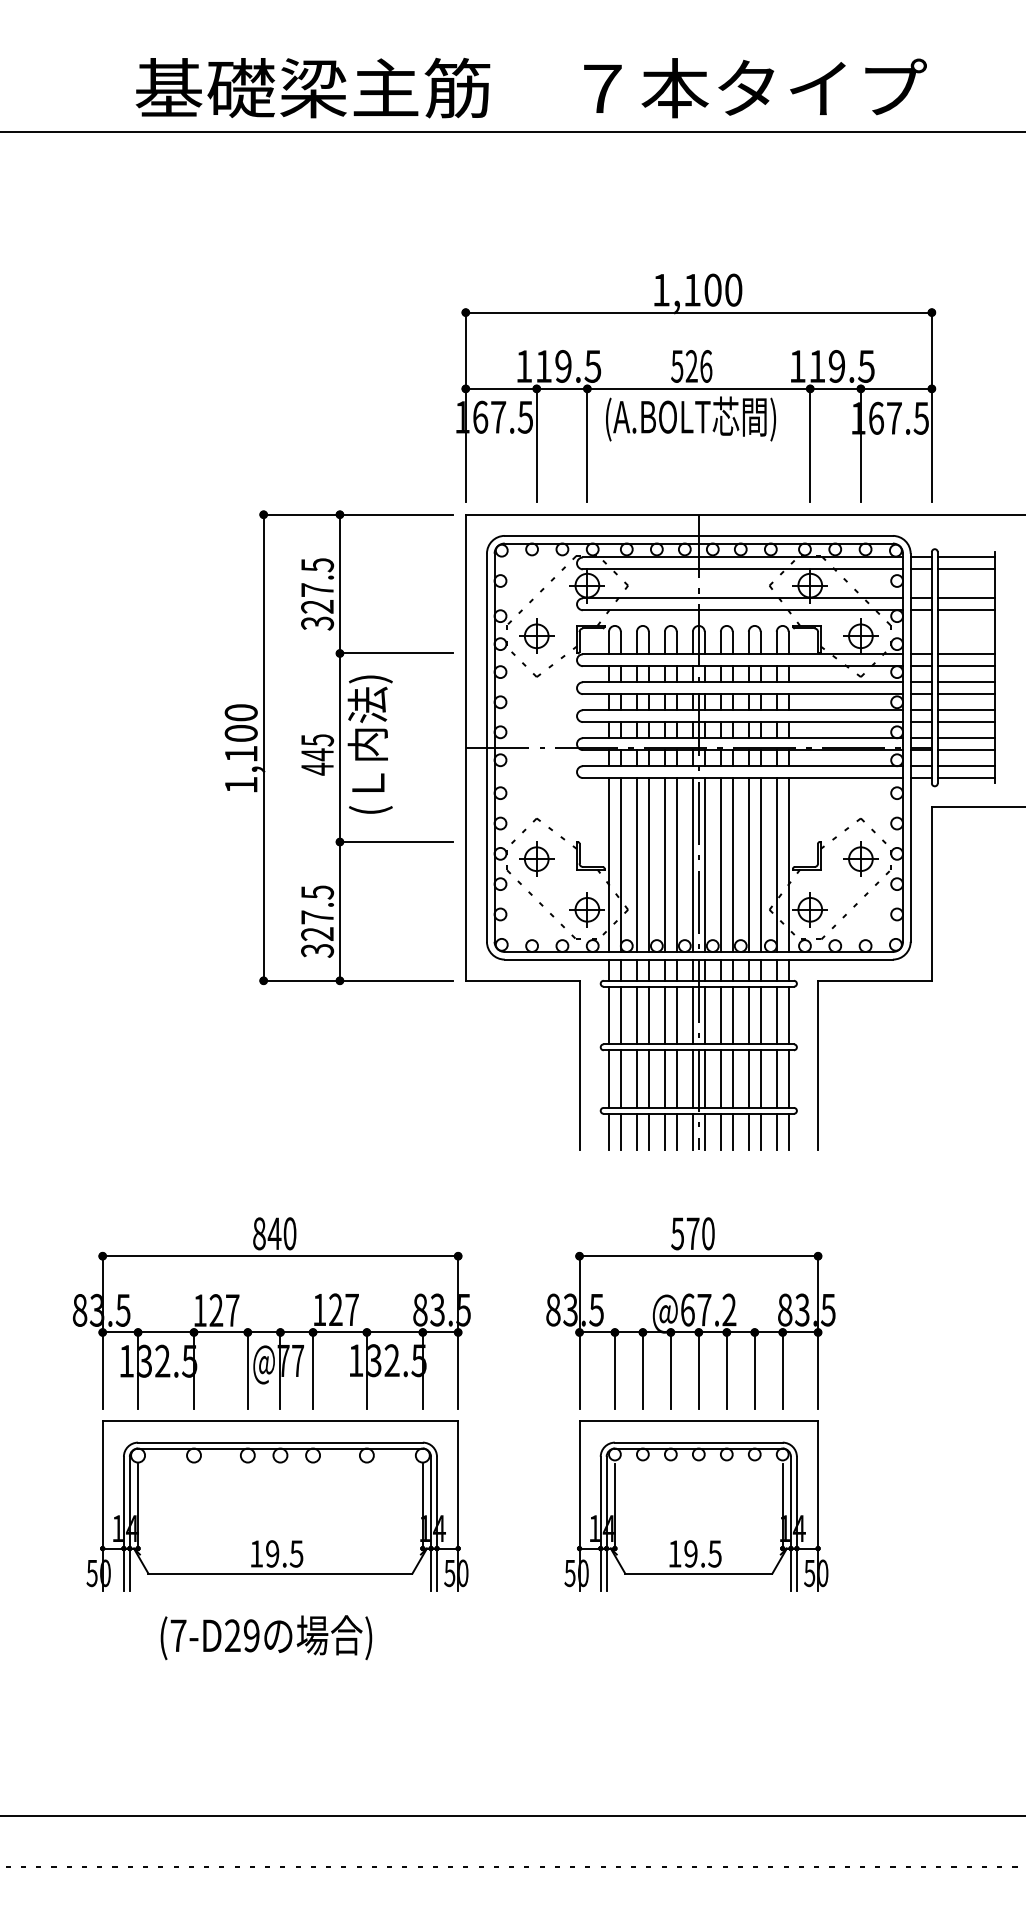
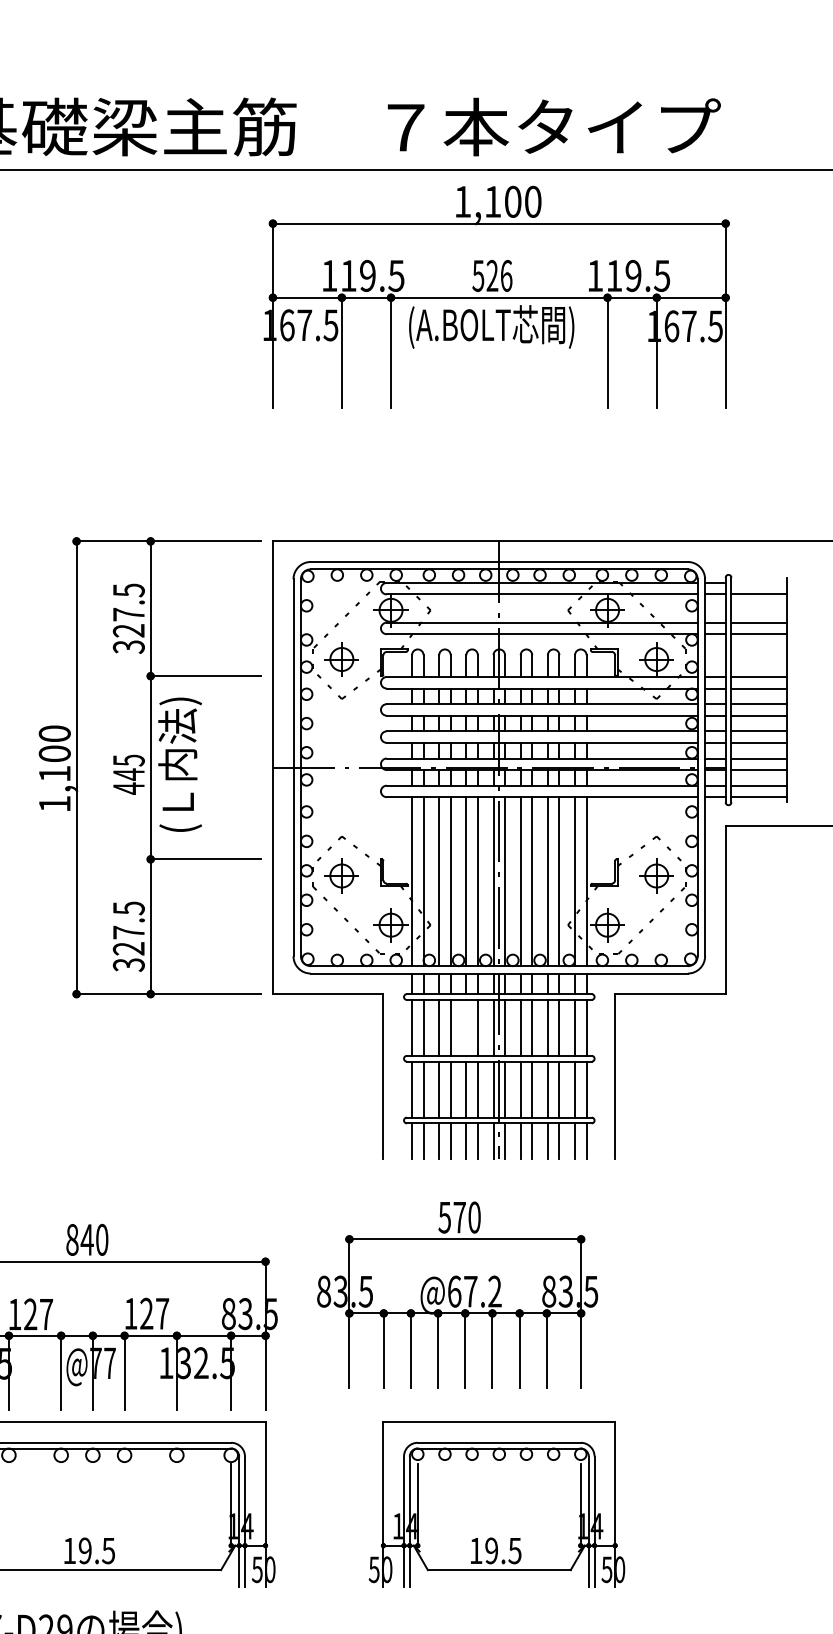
part: (696, 387) -> (497, 296), moved
line: (966, 557) -> (759, 582), removed
line: (664, 1015) -> (465, 1027), removed
part: (690, 1313) -> (457, 1294), moved

